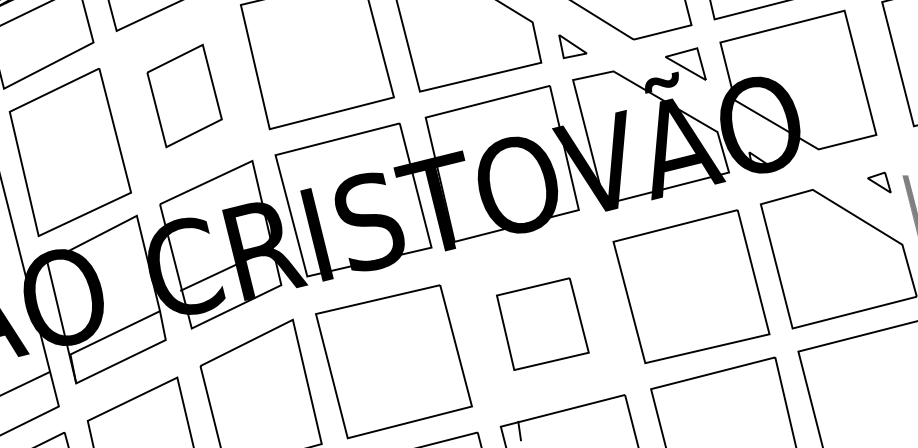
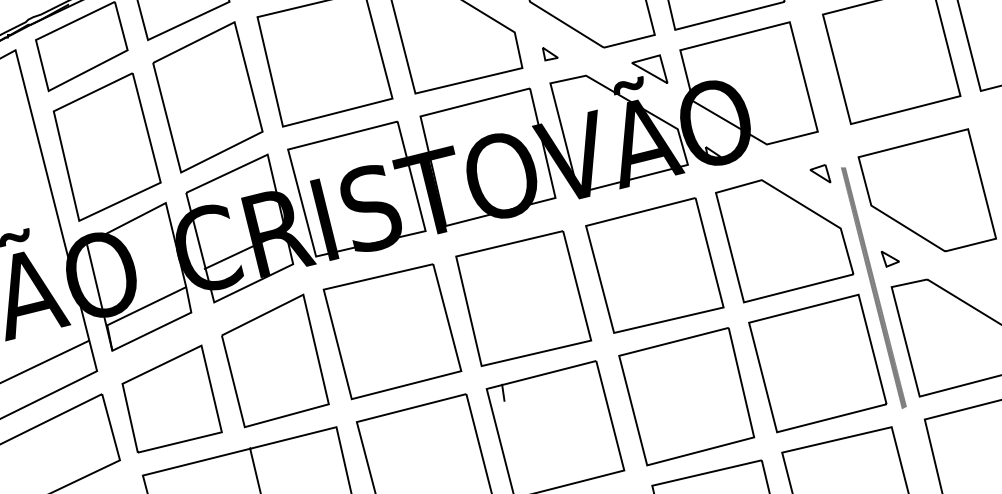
part: (573, 47) -> (550, 54), size x0.62
part: (184, 96) -> (207, 97), size x1.67
part: (542, 324) -> (523, 298), size x1.67

